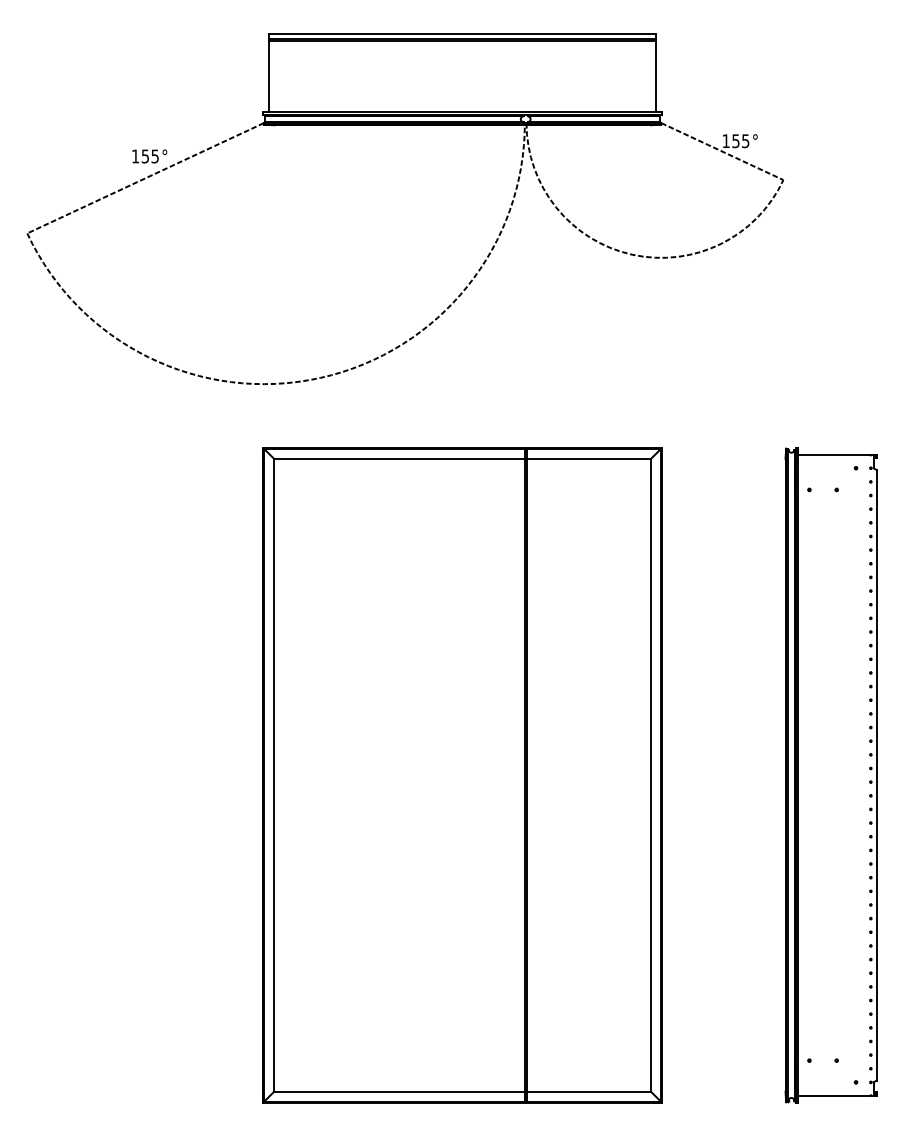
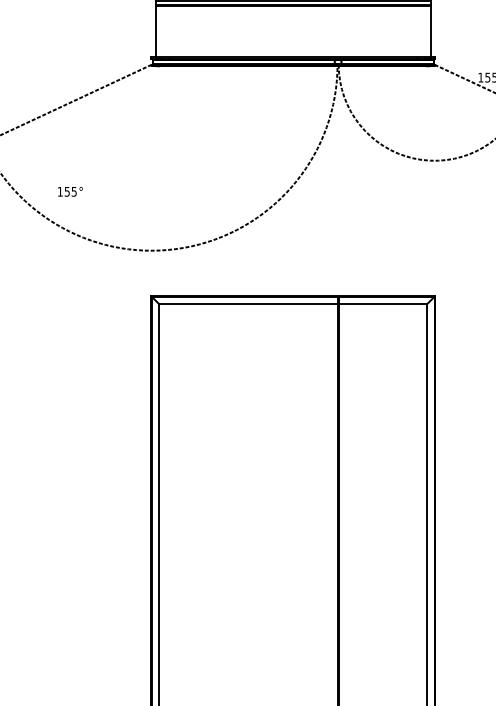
text: (149, 156) -> (70, 191), moved

